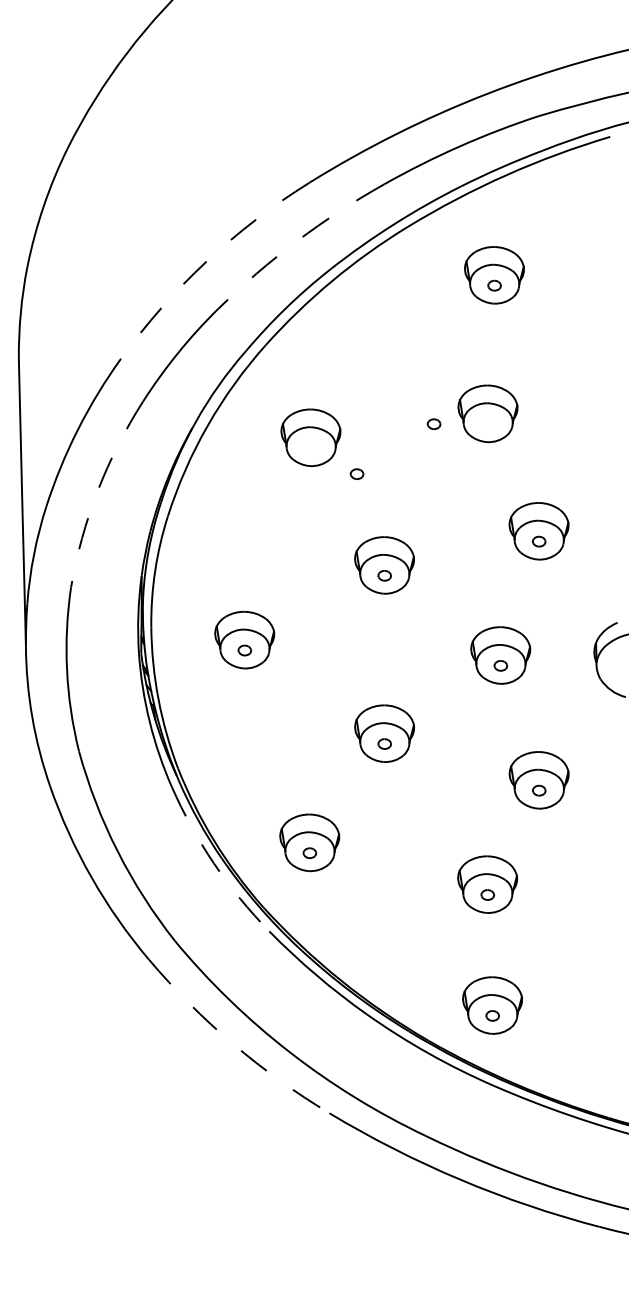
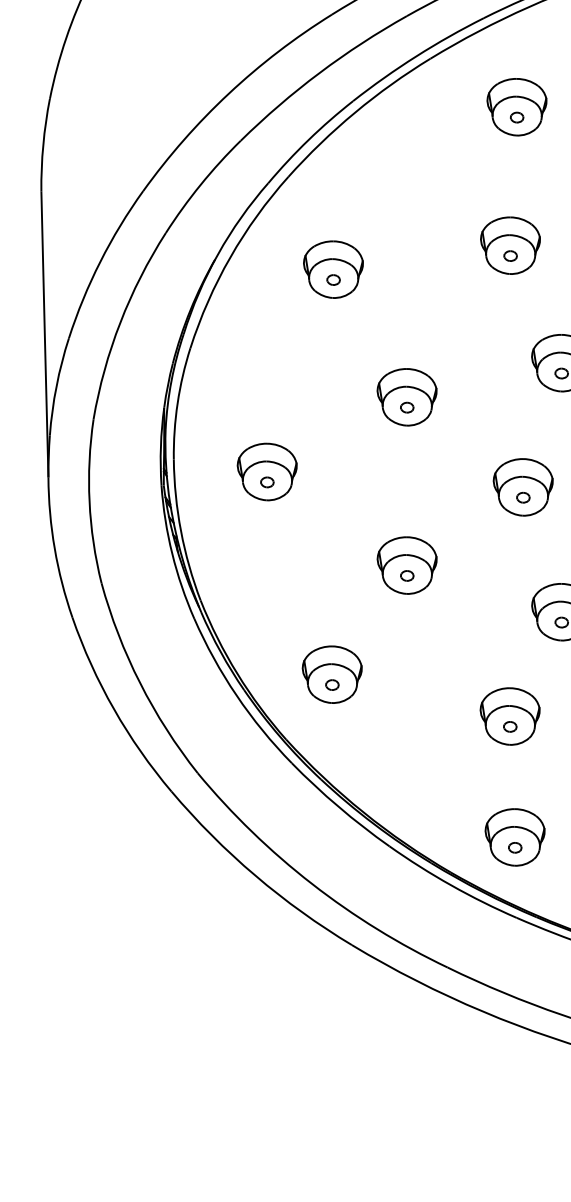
arc: (297, 241) -> (320, 73), dashed -> solid
arc: (206, 261) -> (229, 93), dashed -> solid
part: (433, 424) -> (510, 256), moved
part: (356, 473) -> (333, 279), moved
arc: (97, 490) -> (120, 322), dashed -> solid
arc: (214, 863) -> (237, 695), dashed -> solid
arc: (232, 1043) -> (255, 875), dashed -> solid

